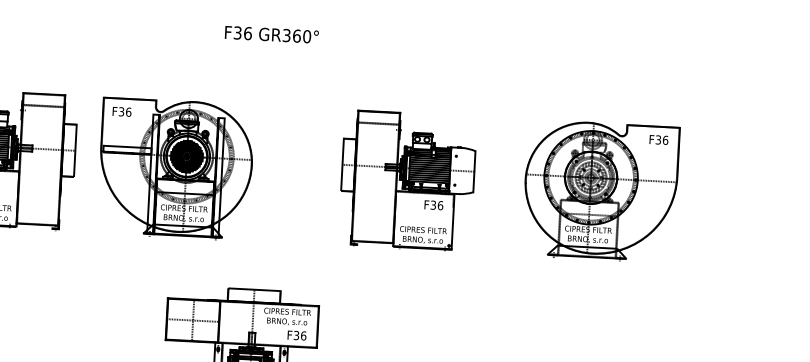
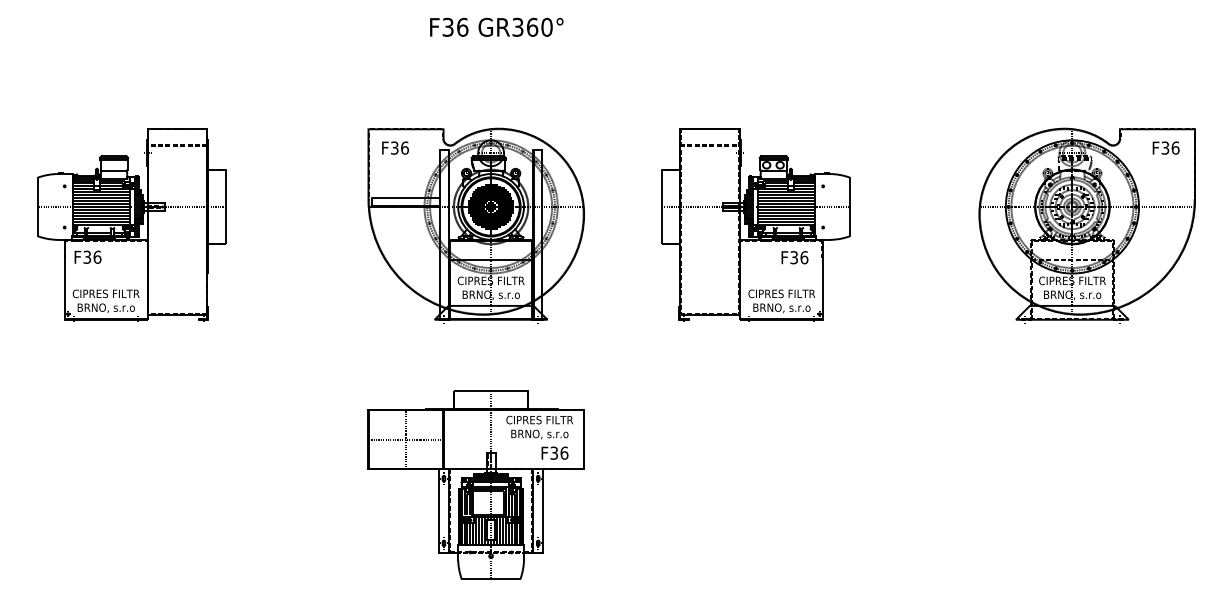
part: (175, 169) -> (475, 225), moved
part: (407, 180) -> (755, 224), moved
part: (600, 191) -> (1086, 225), moved

